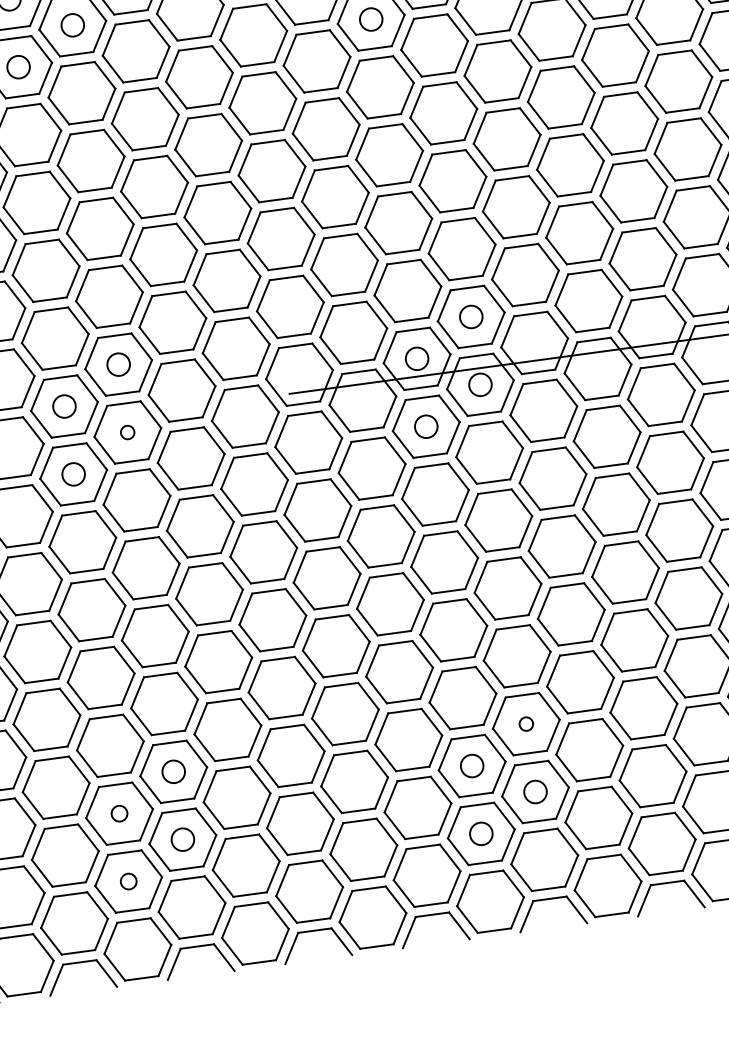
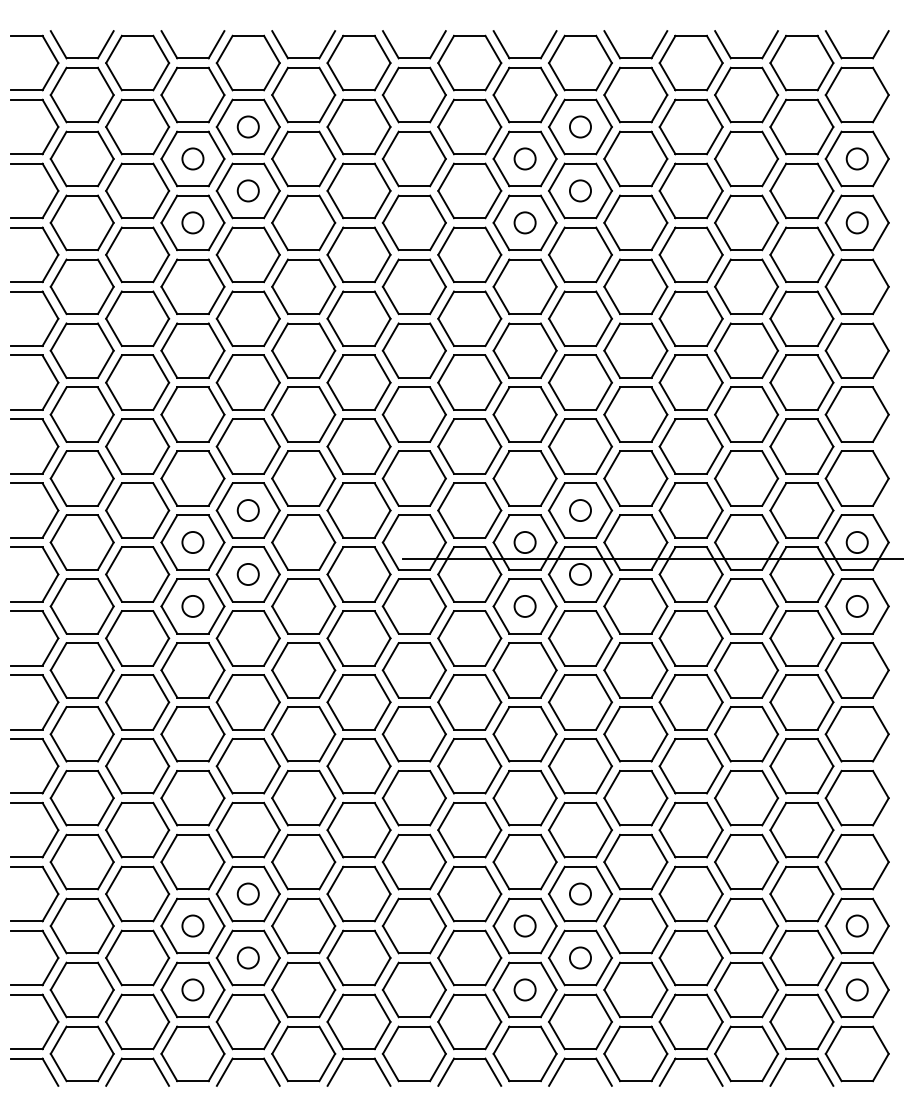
circle: (126, 432) -> (247, 574), size x1.67
circle: (526, 723) -> (580, 893), size x1.67
circle: (118, 813) -> (192, 925), size x1.43
circle: (128, 881) -> (192, 989), size x1.43

